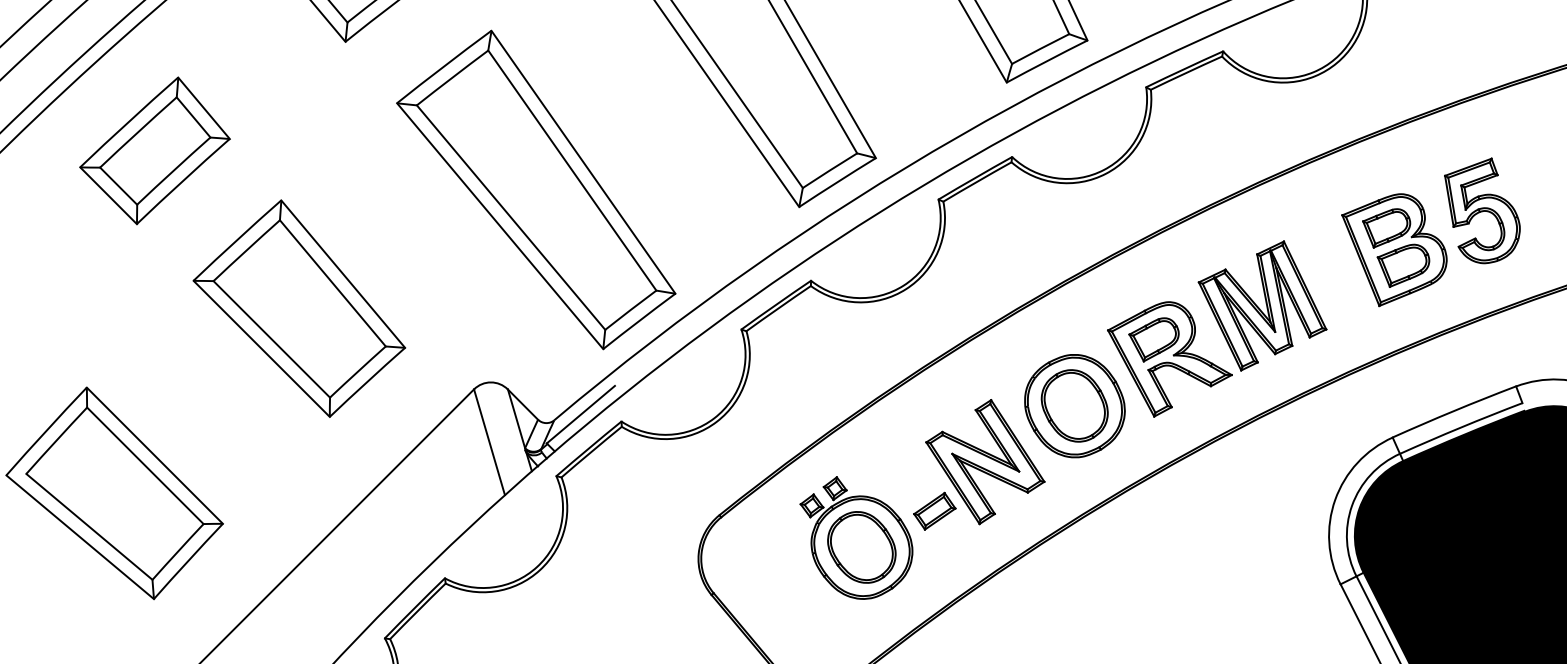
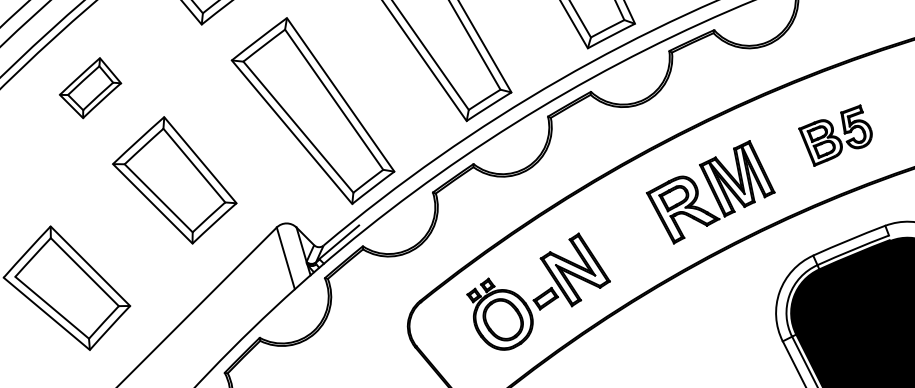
part: (155, 149) -> (90, 87), size x0.7
part: (1430, 231) -> (835, 135), size x0.7
part: (1074, 406) -> (627, 237), removed

